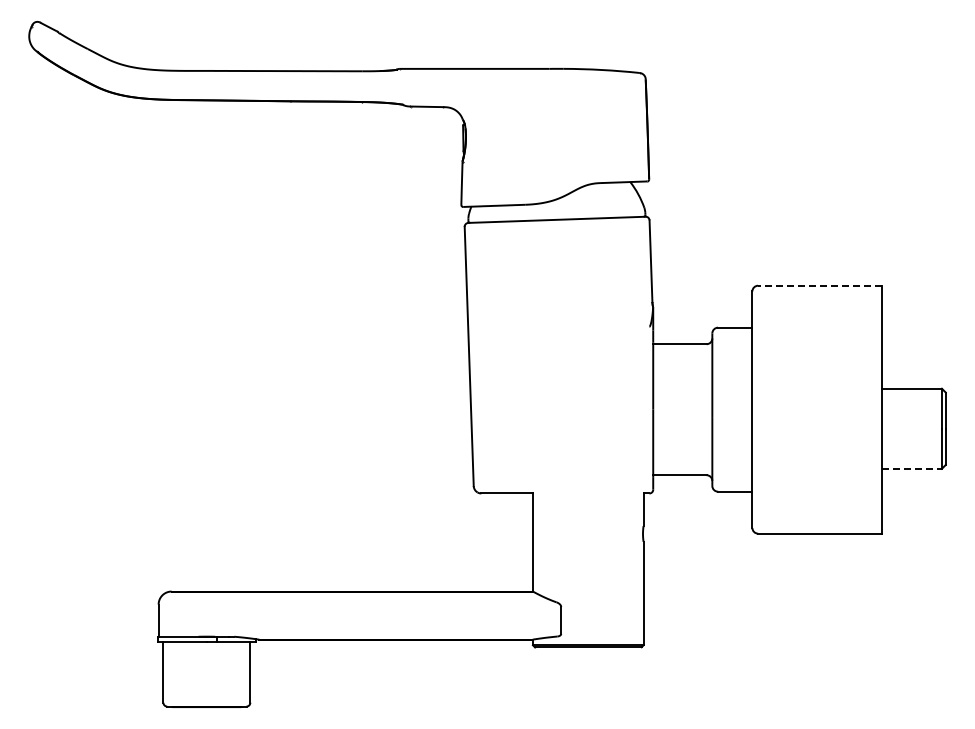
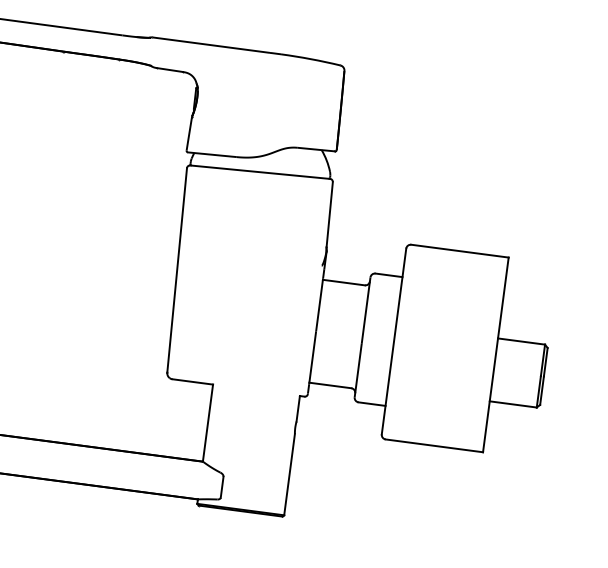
line: (820, 285) -> (460, 251), dashed -> solid
line: (911, 468) -> (512, 404), dashed -> solid

